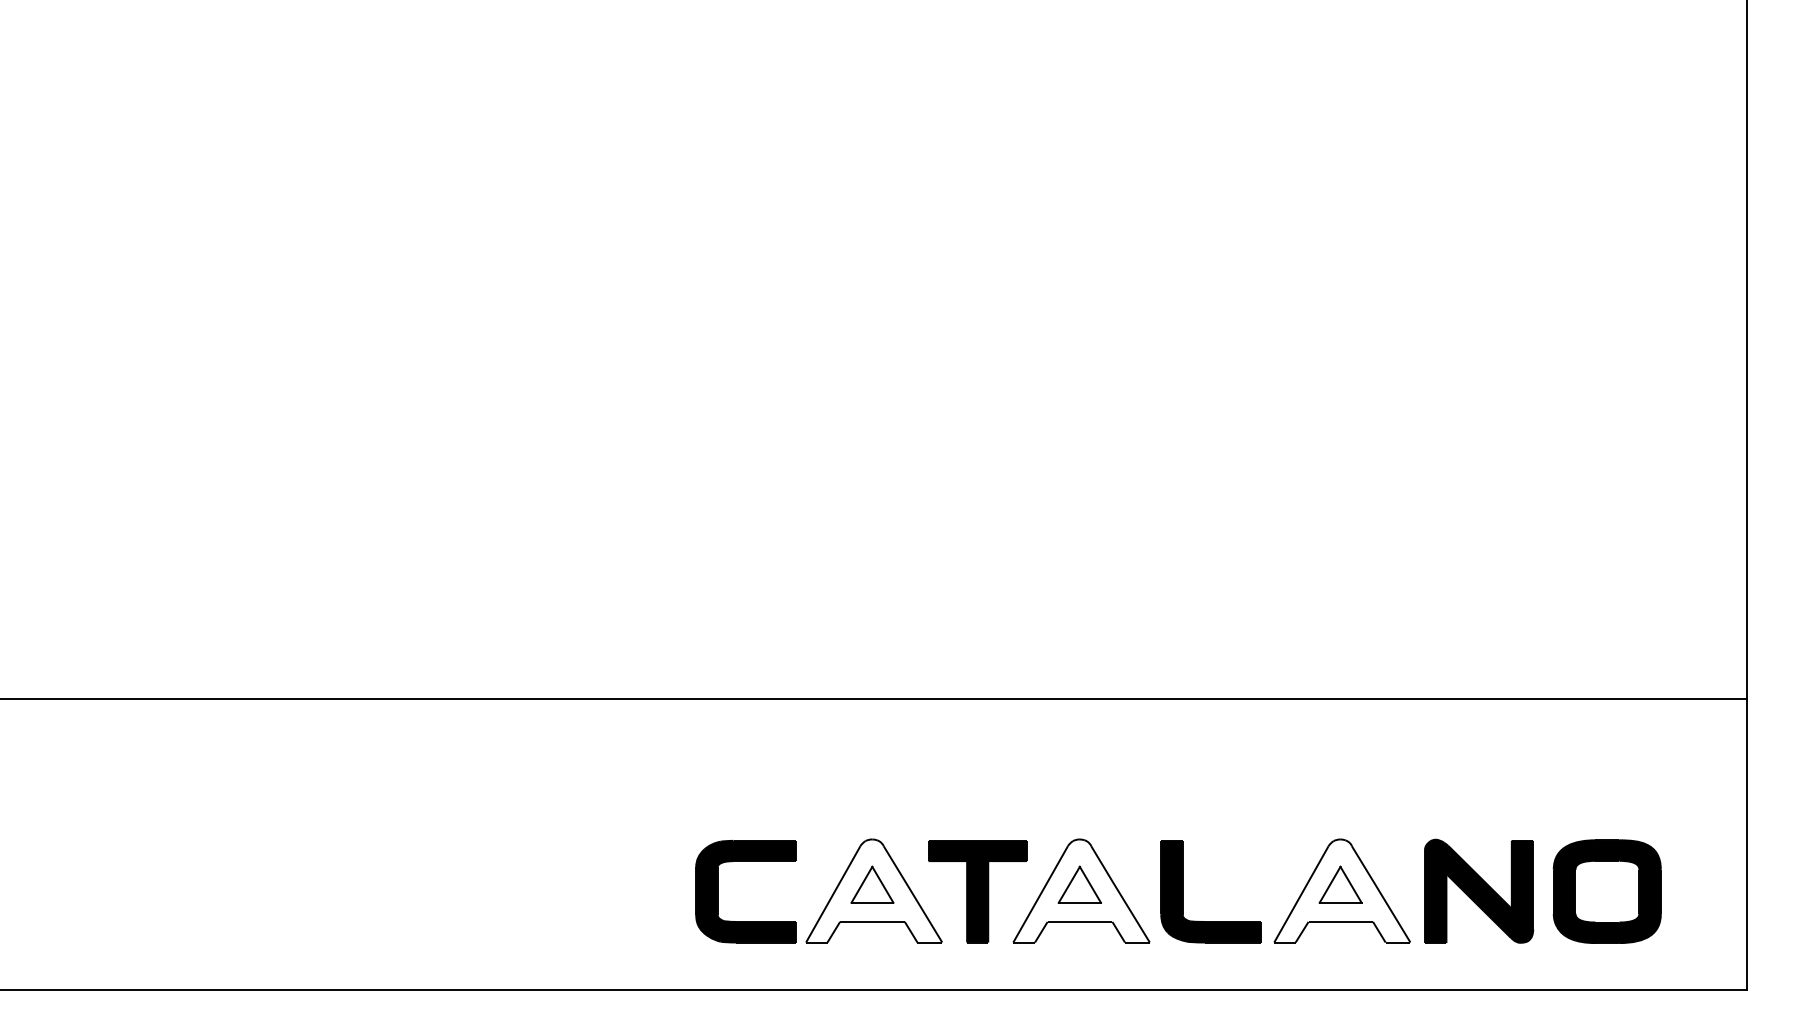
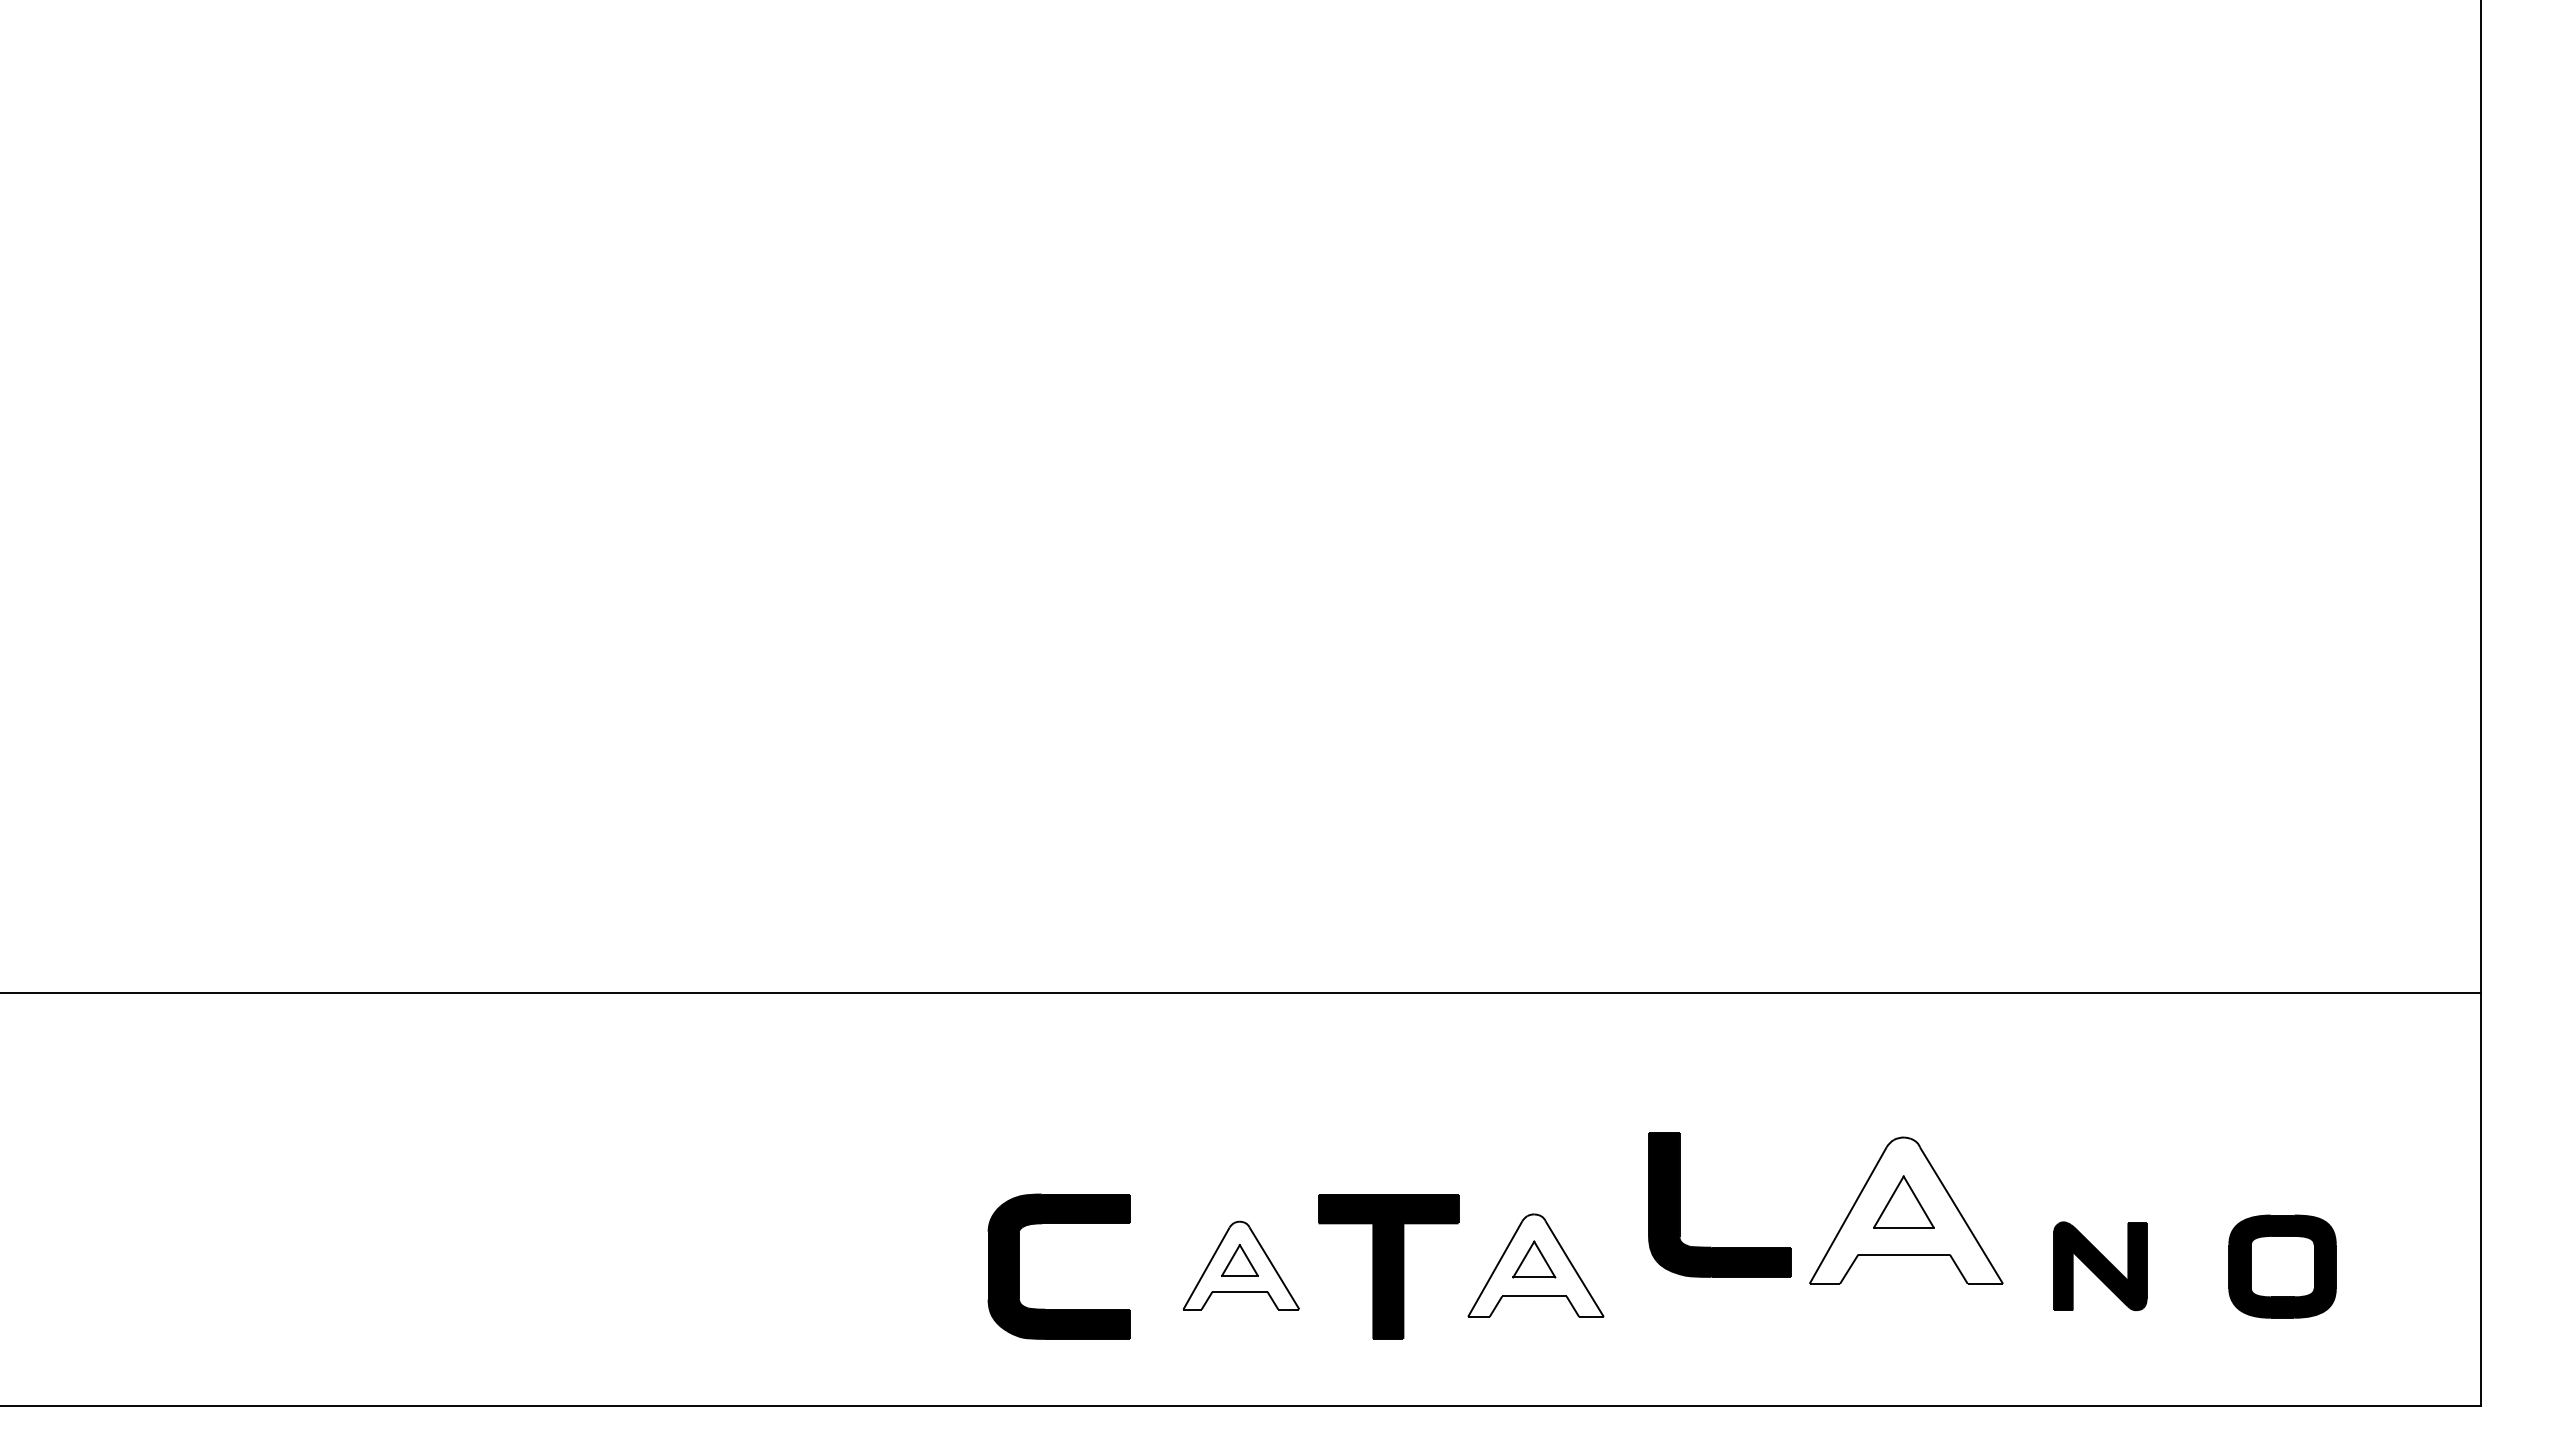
part: (874, 890) -> (1241, 1265), size x0.6
part: (1081, 890) -> (1535, 1265), size x0.7
part: (1342, 890) -> (1906, 1210), moved
part: (1183, 891) -> (1680, 1204), moved
part: (1479, 891) -> (2100, 1266), size x0.6
part: (1607, 891) -> (2282, 1266), size x0.7

